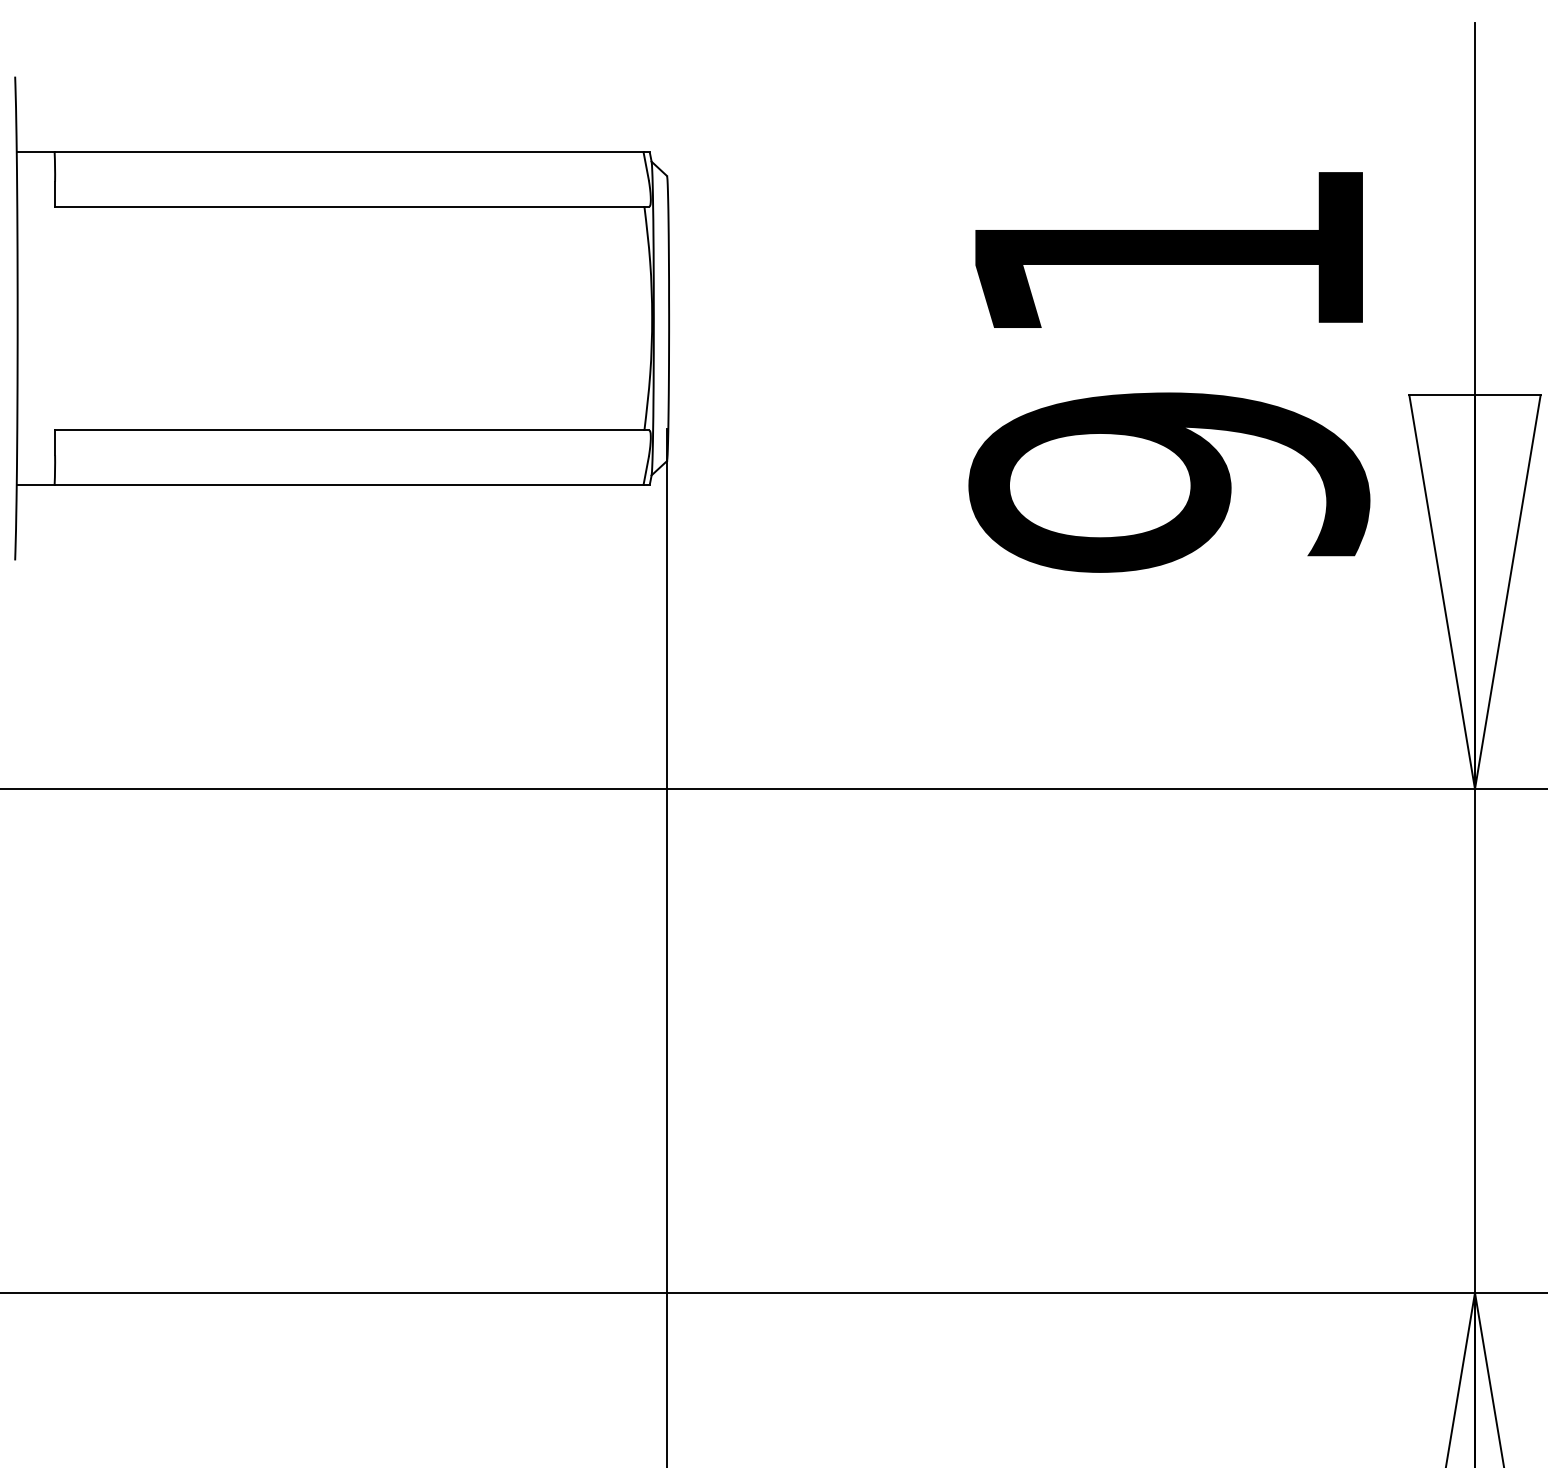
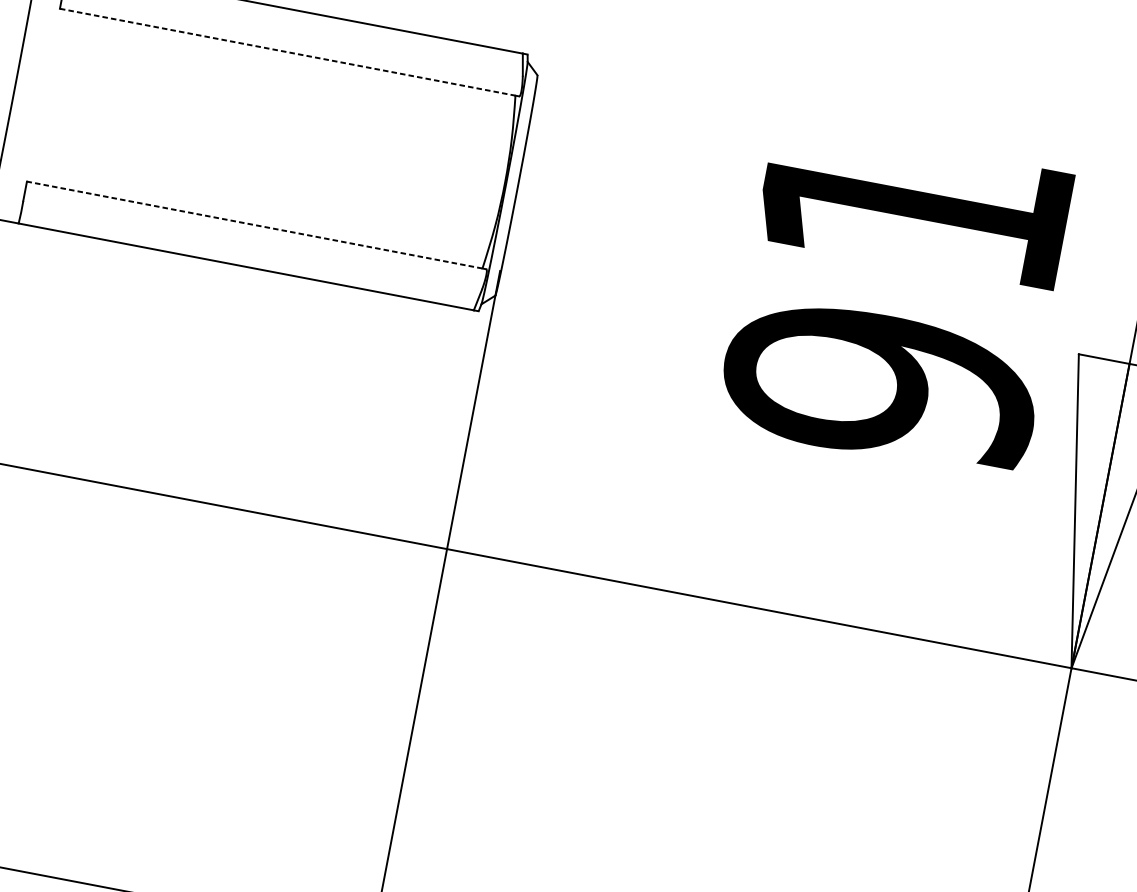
line: (349, 206) -> (287, 52), solid -> dashed
line: (349, 430) -> (254, 225), solid -> dashed

